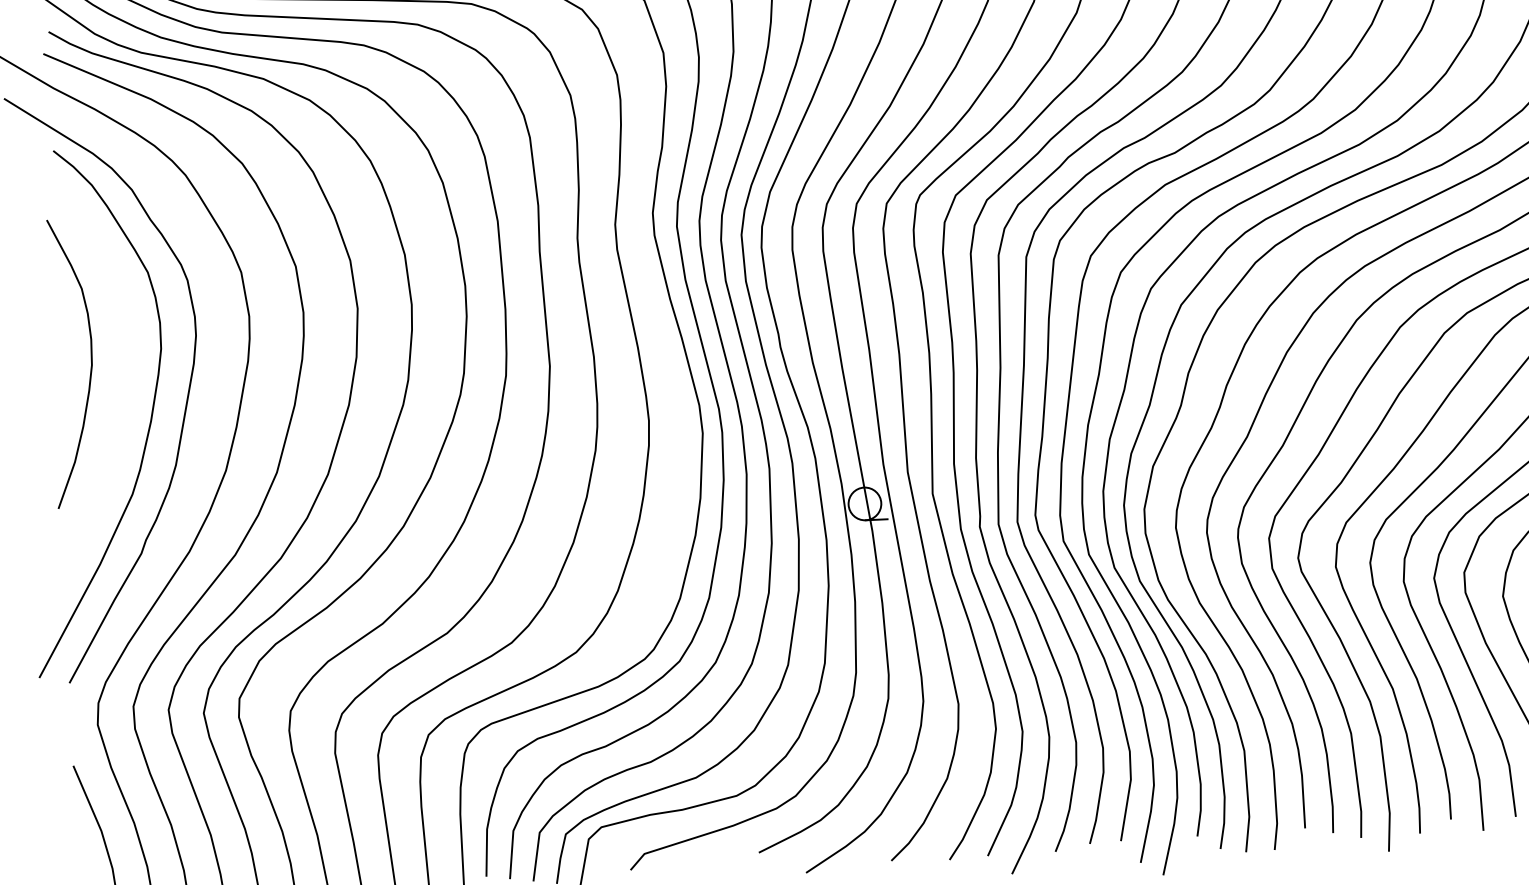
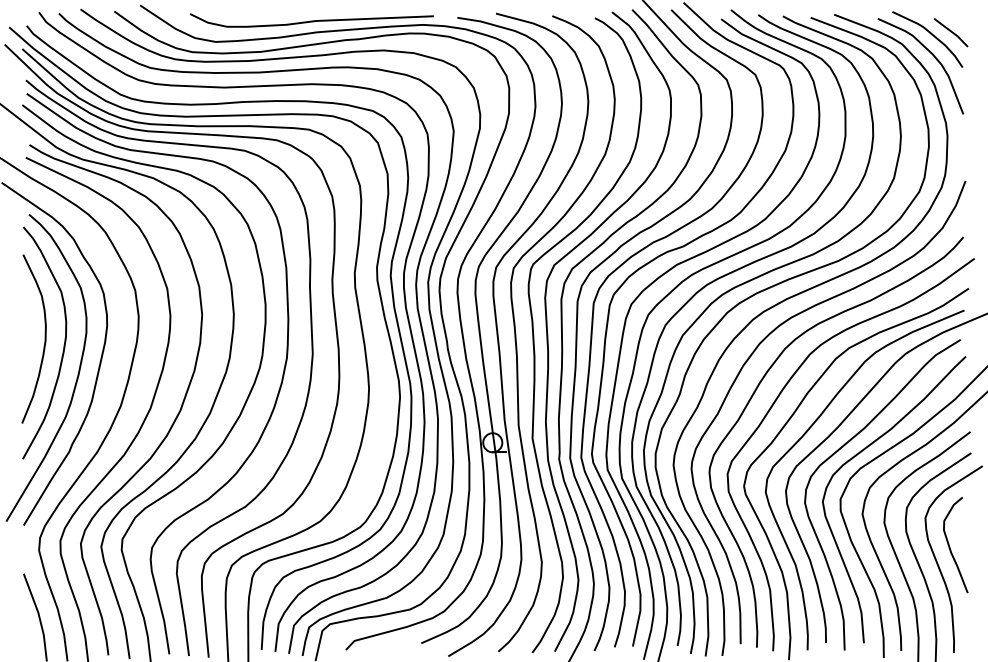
curve: (122, 370) -> (63, 344), added

